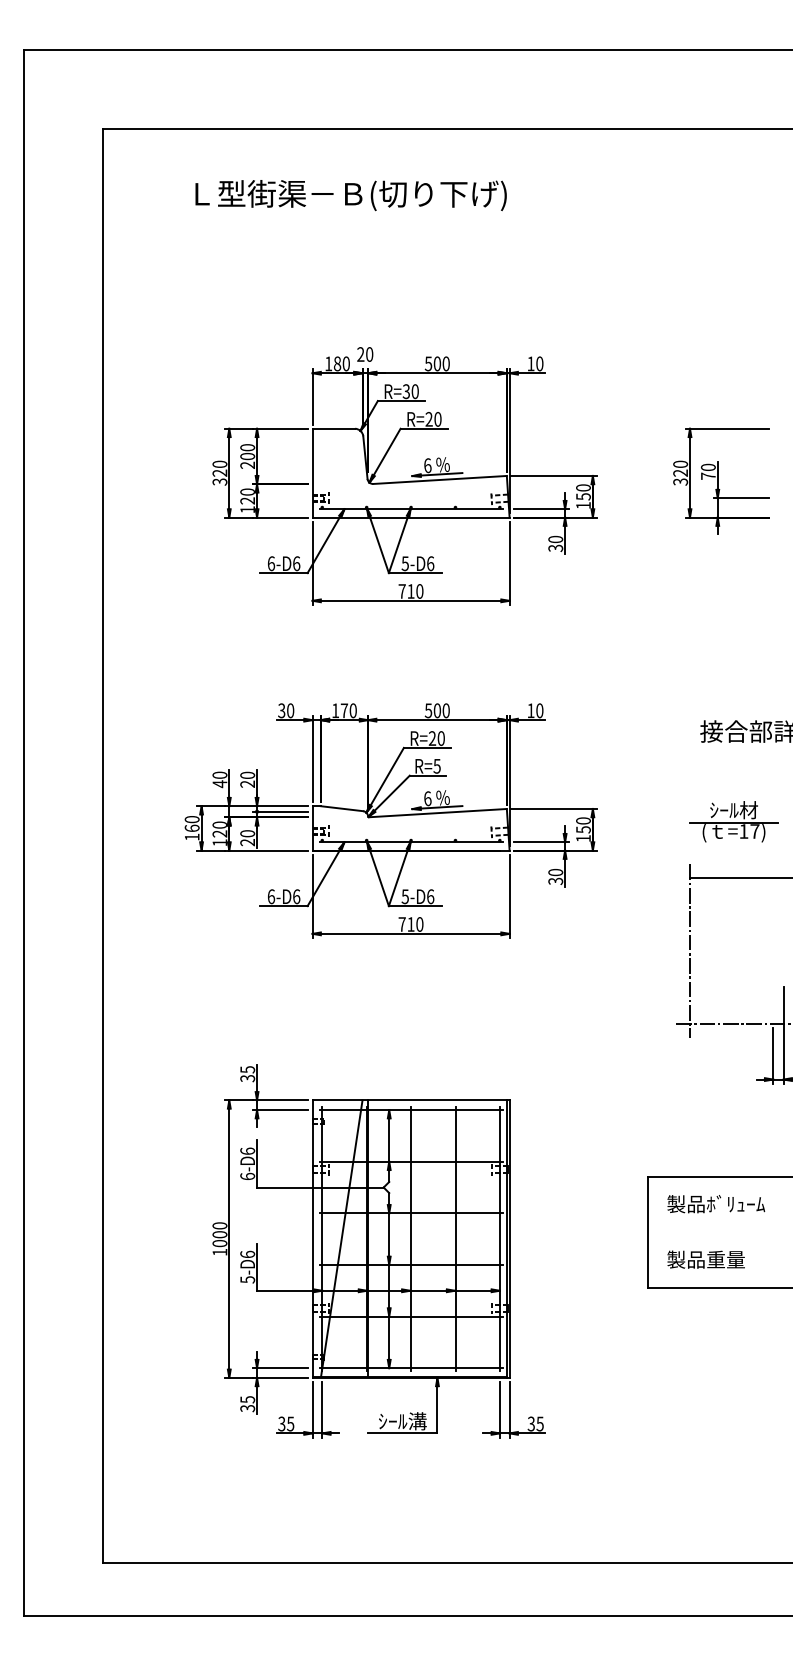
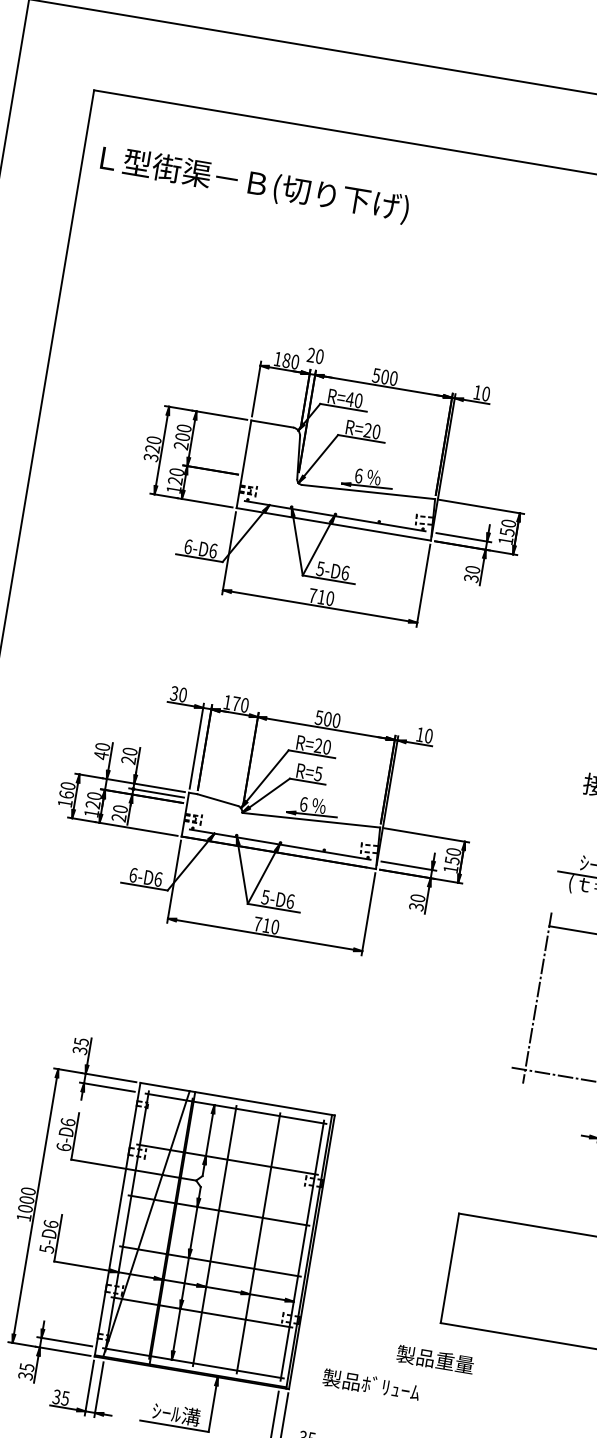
text: (350, 195) -> (254, 184), moved
text: (406, 391) -> (350, 399), R=30 -> R=40
text: (716, 1204) -> (371, 1385), moved
text: (705, 1259) -> (434, 1359), moved

